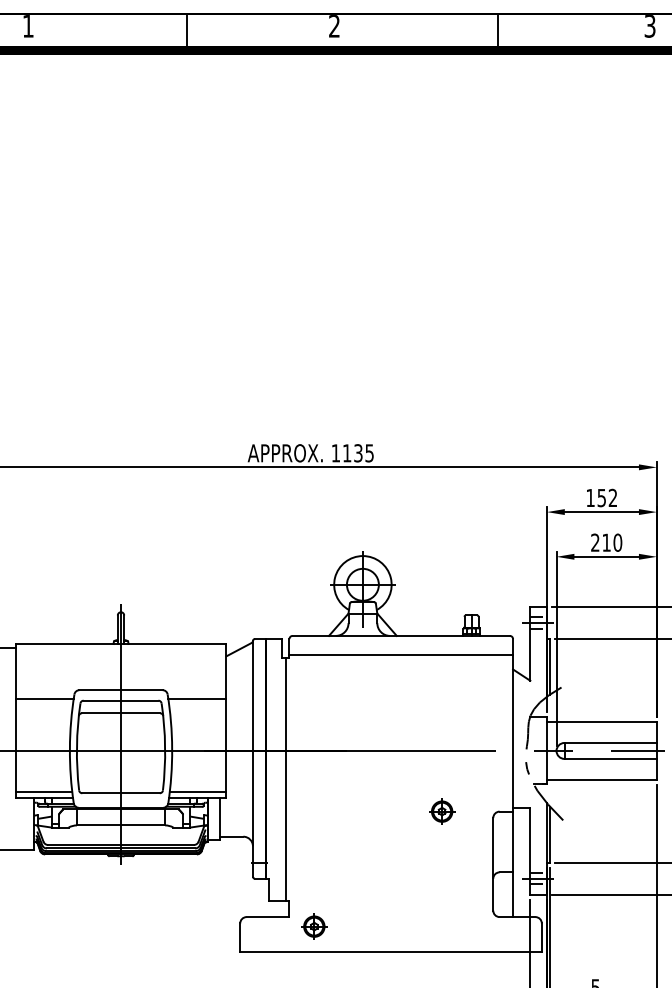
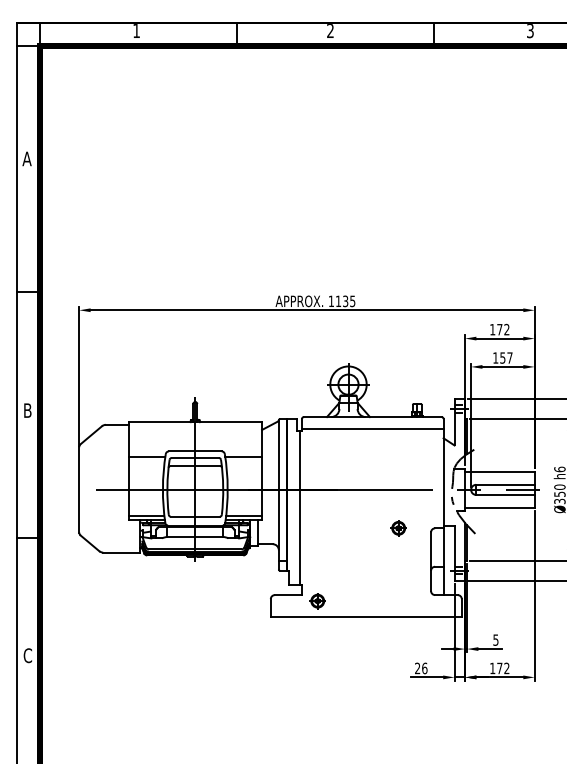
text: (601, 497) -> (499, 329), 152 -> 172
text: (606, 541) -> (502, 357), 210 -> 157

